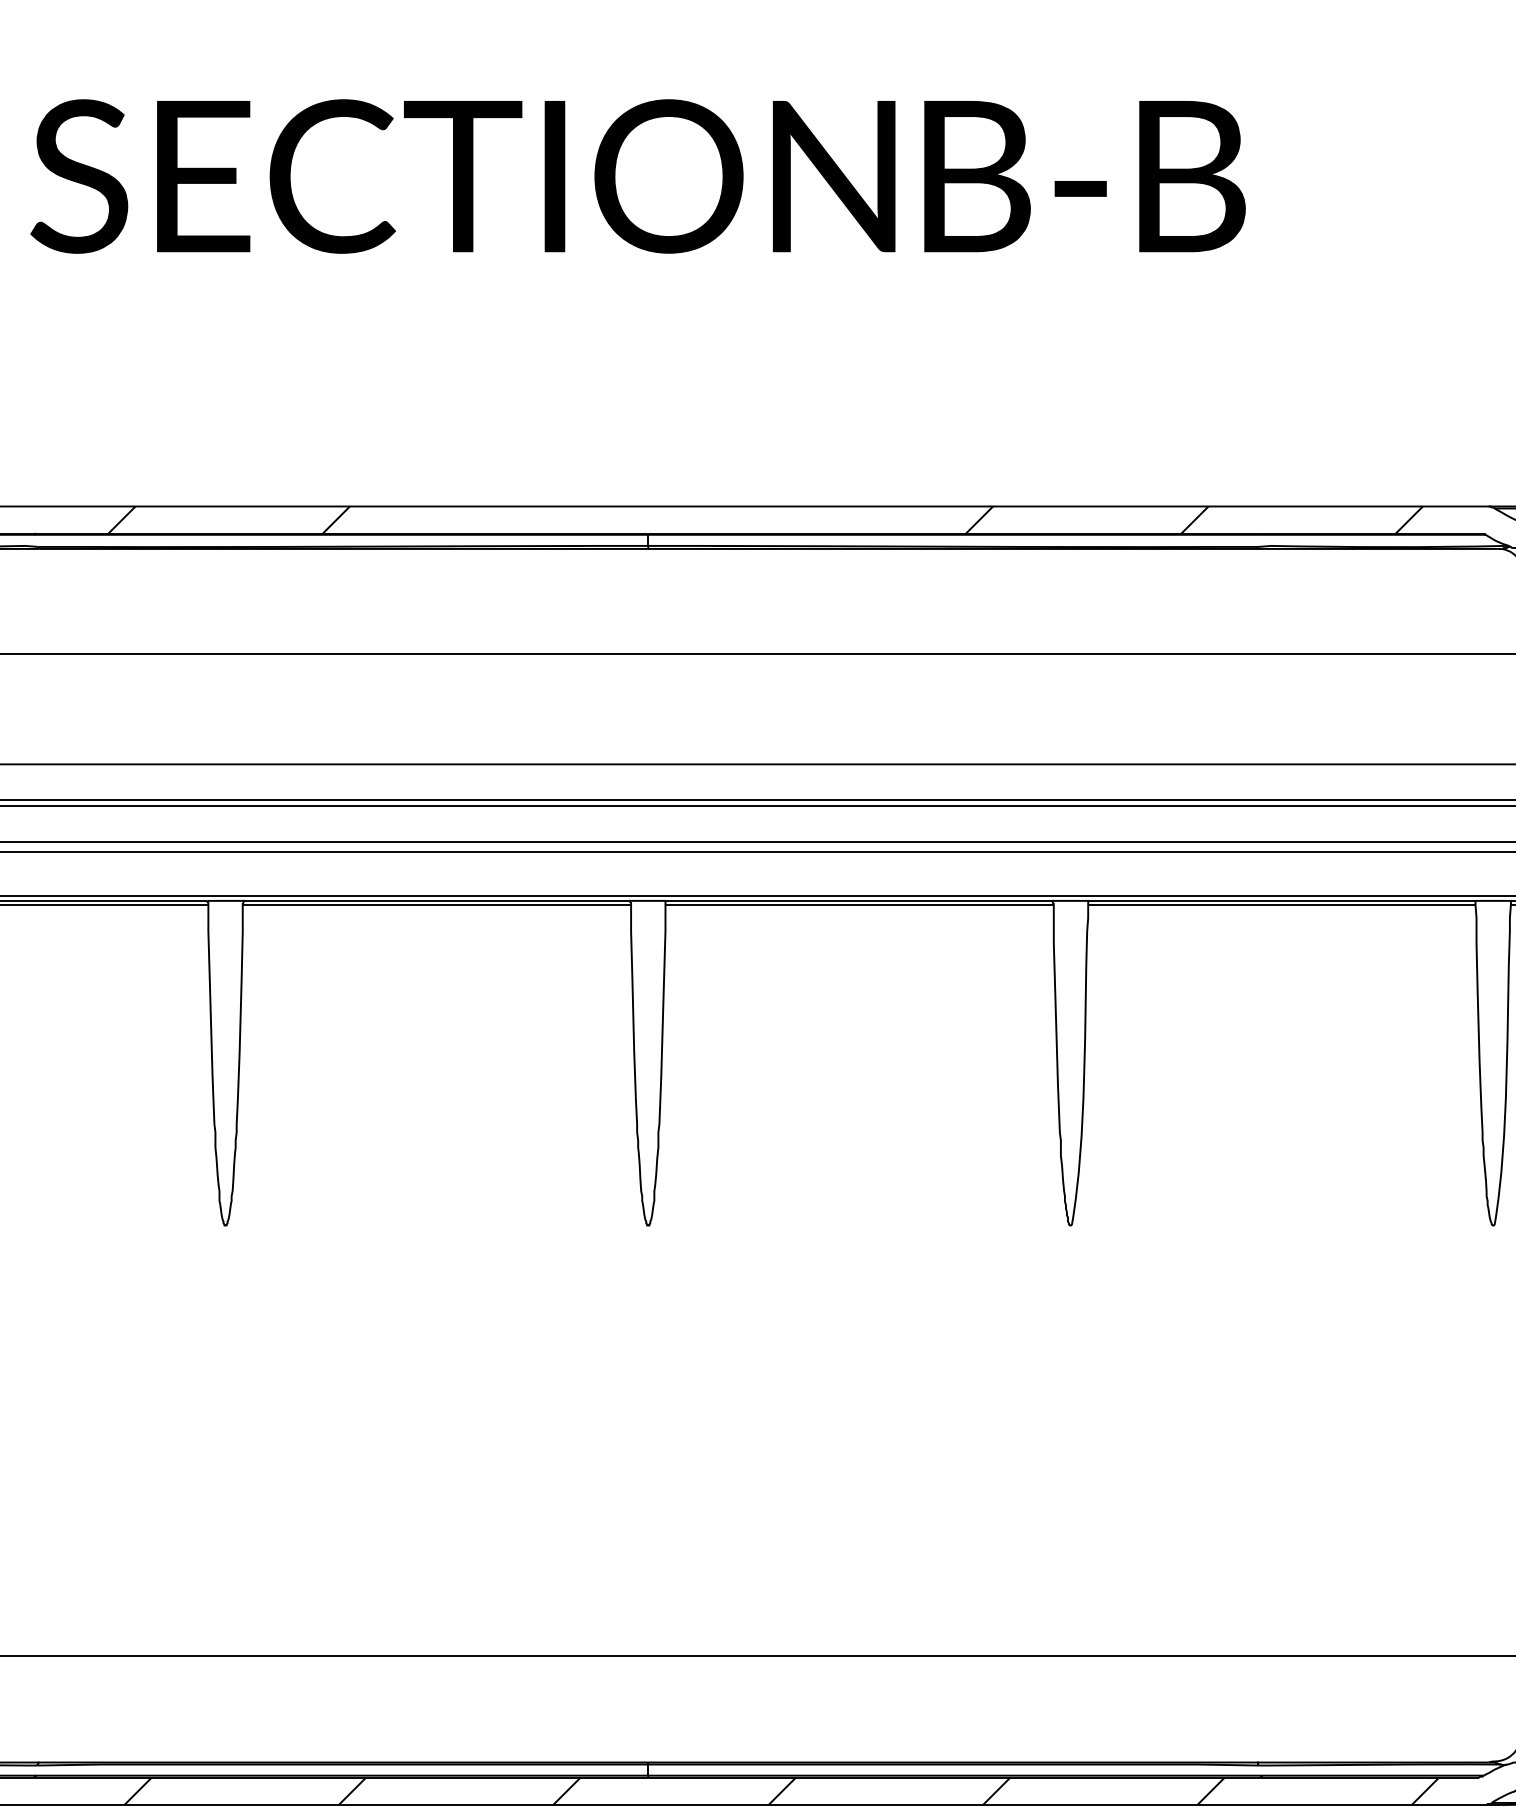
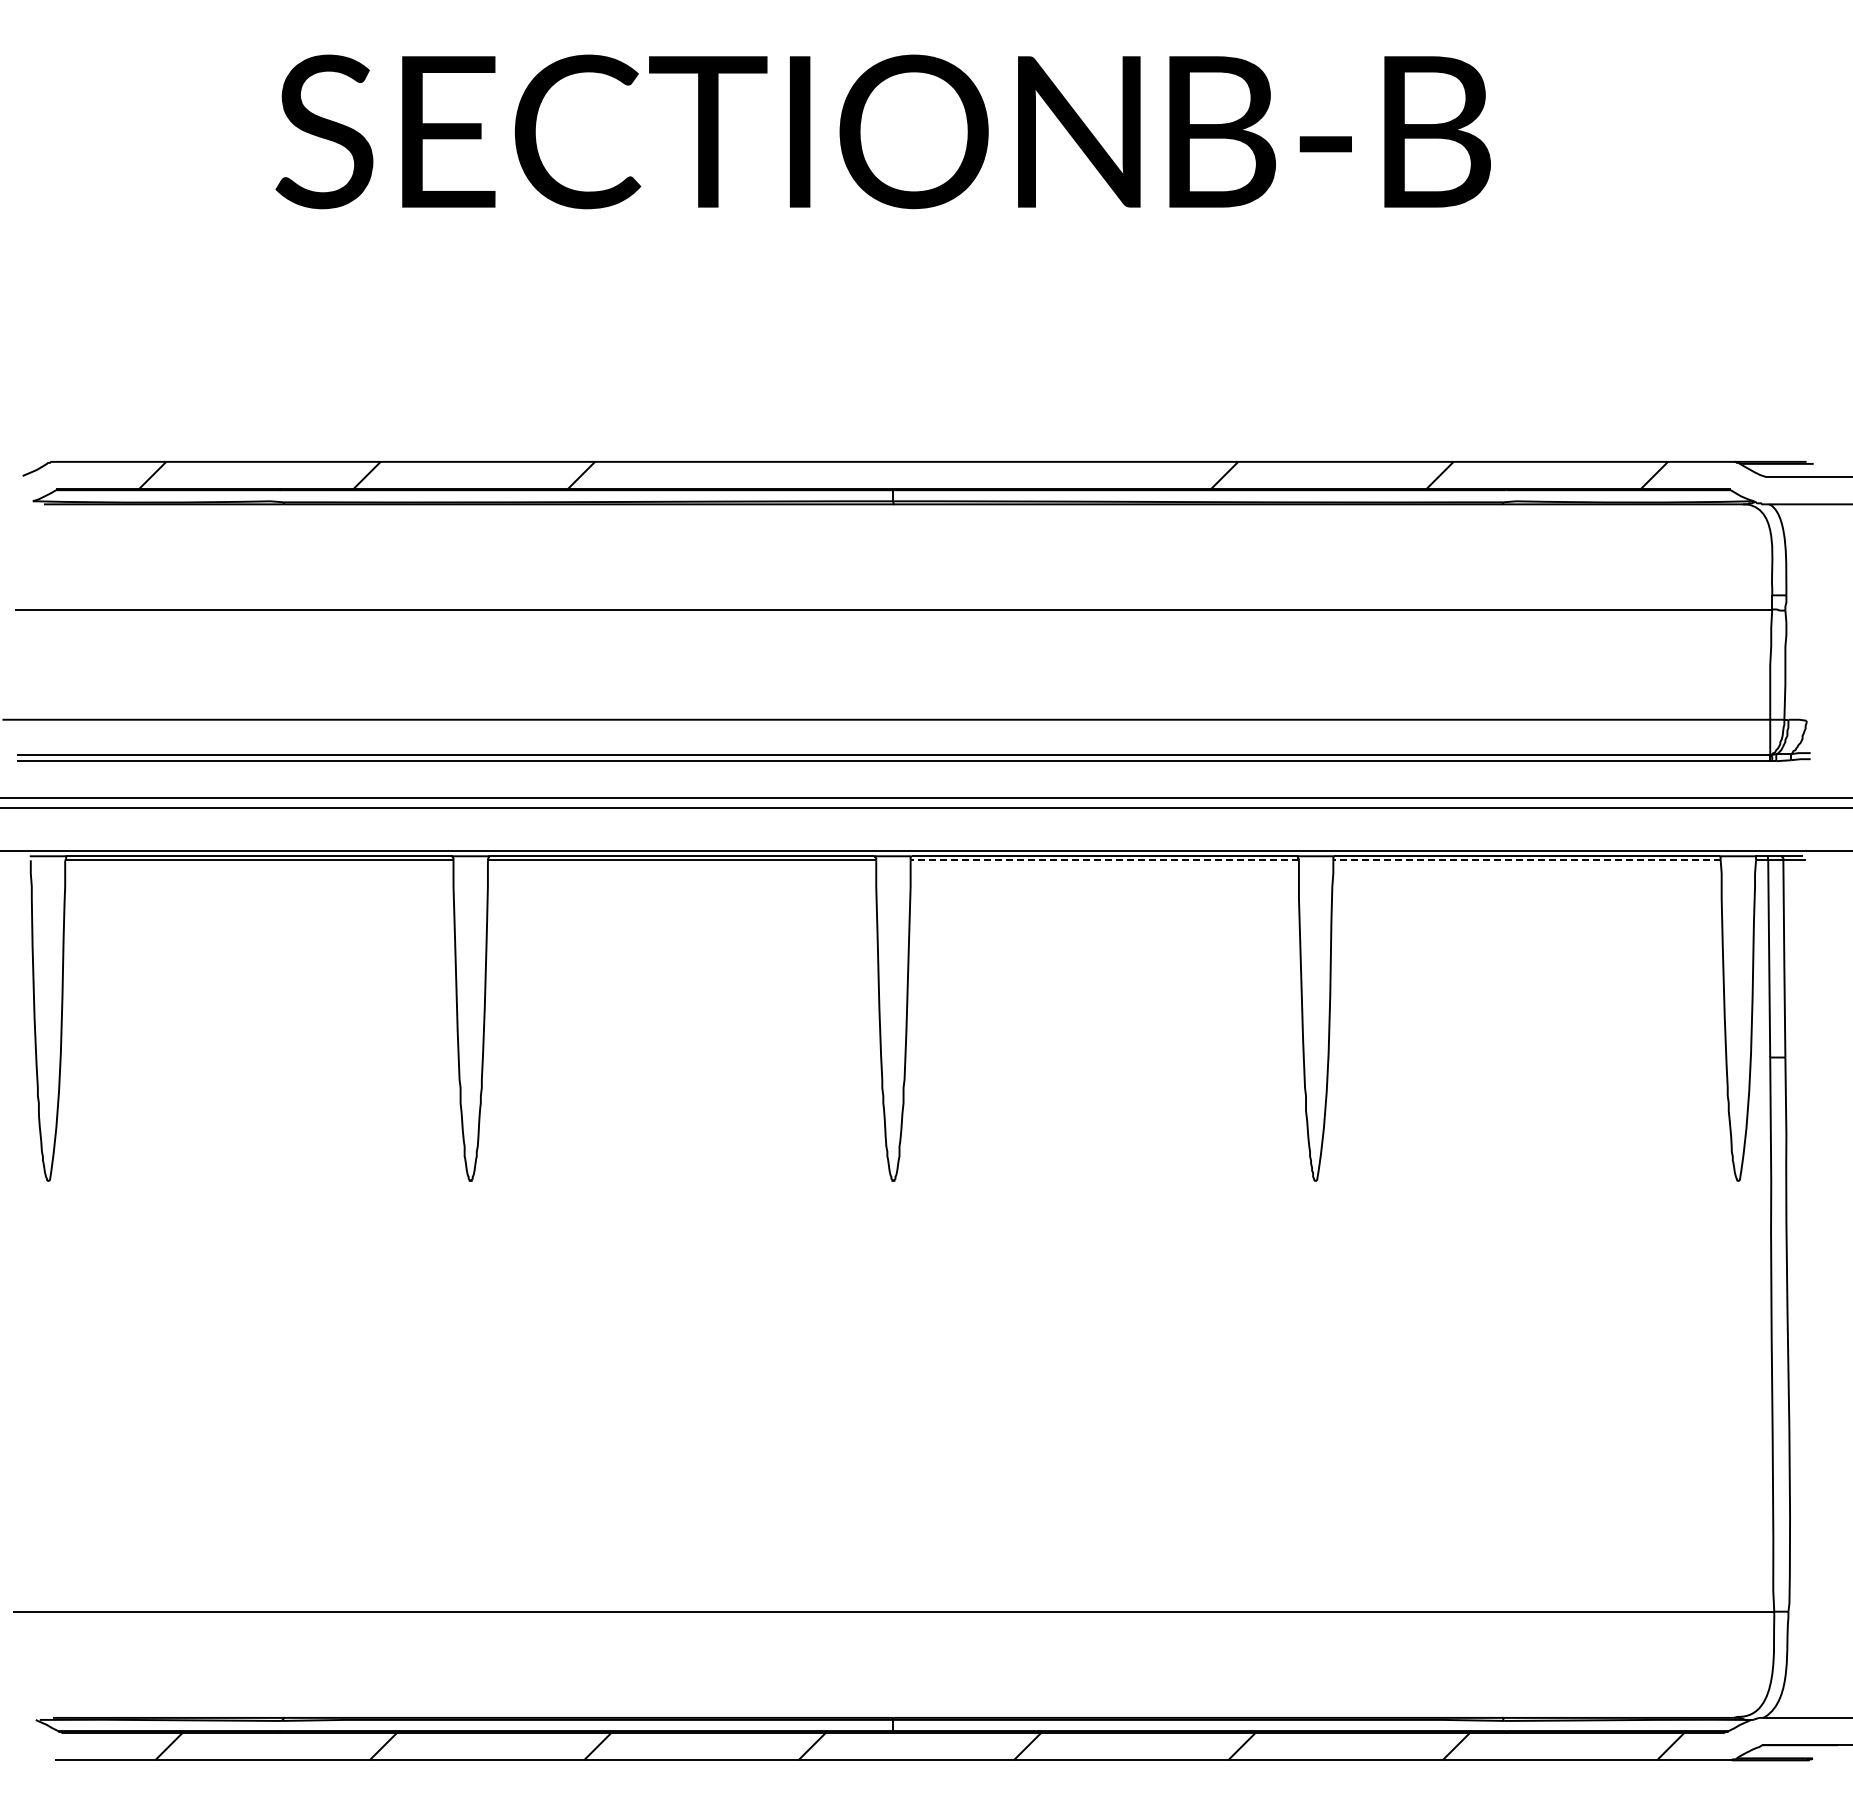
line: (859, 905) -> (1104, 860), solid -> dashed
line: (1282, 905) -> (1527, 860), solid -> dashed

